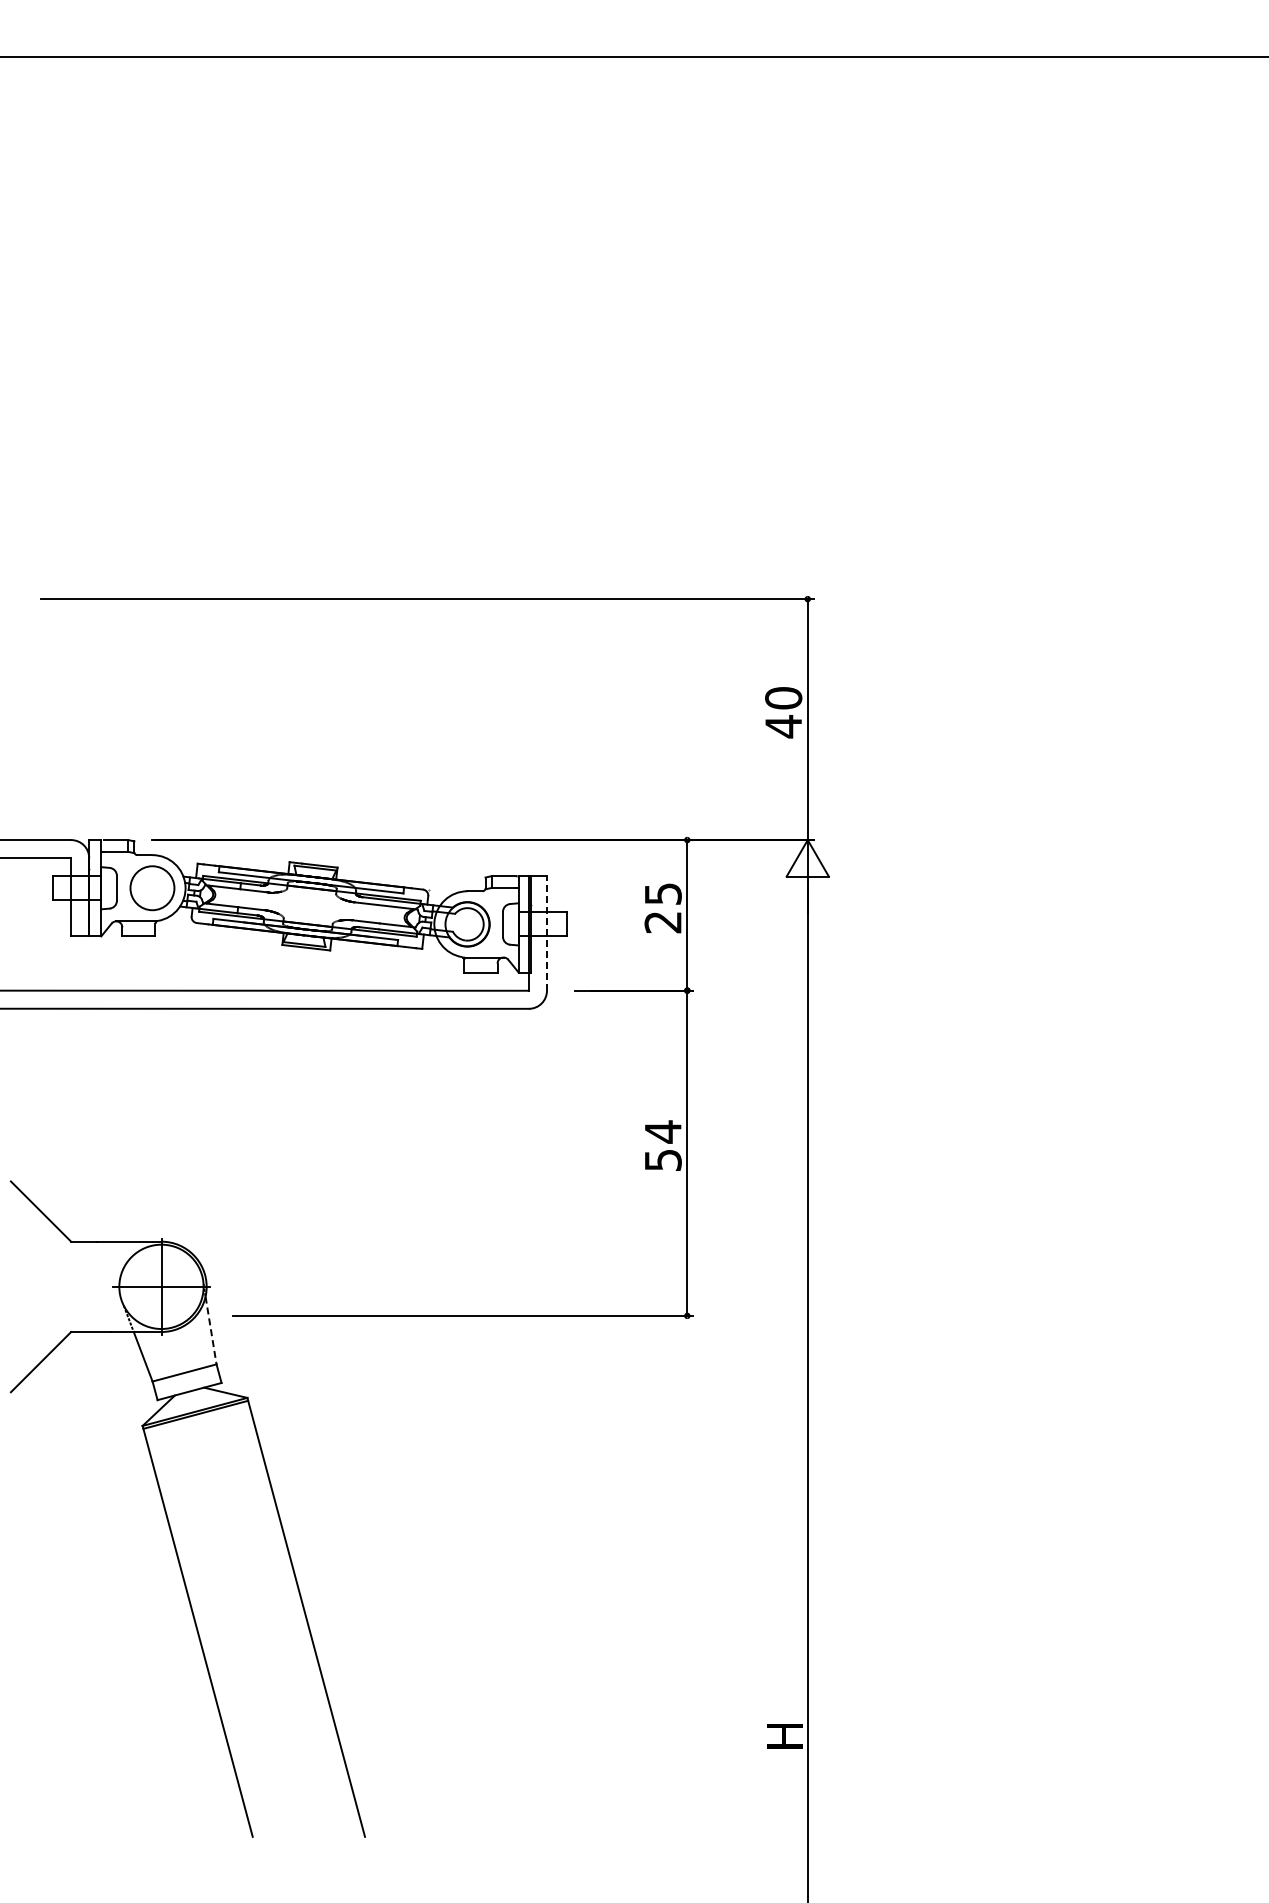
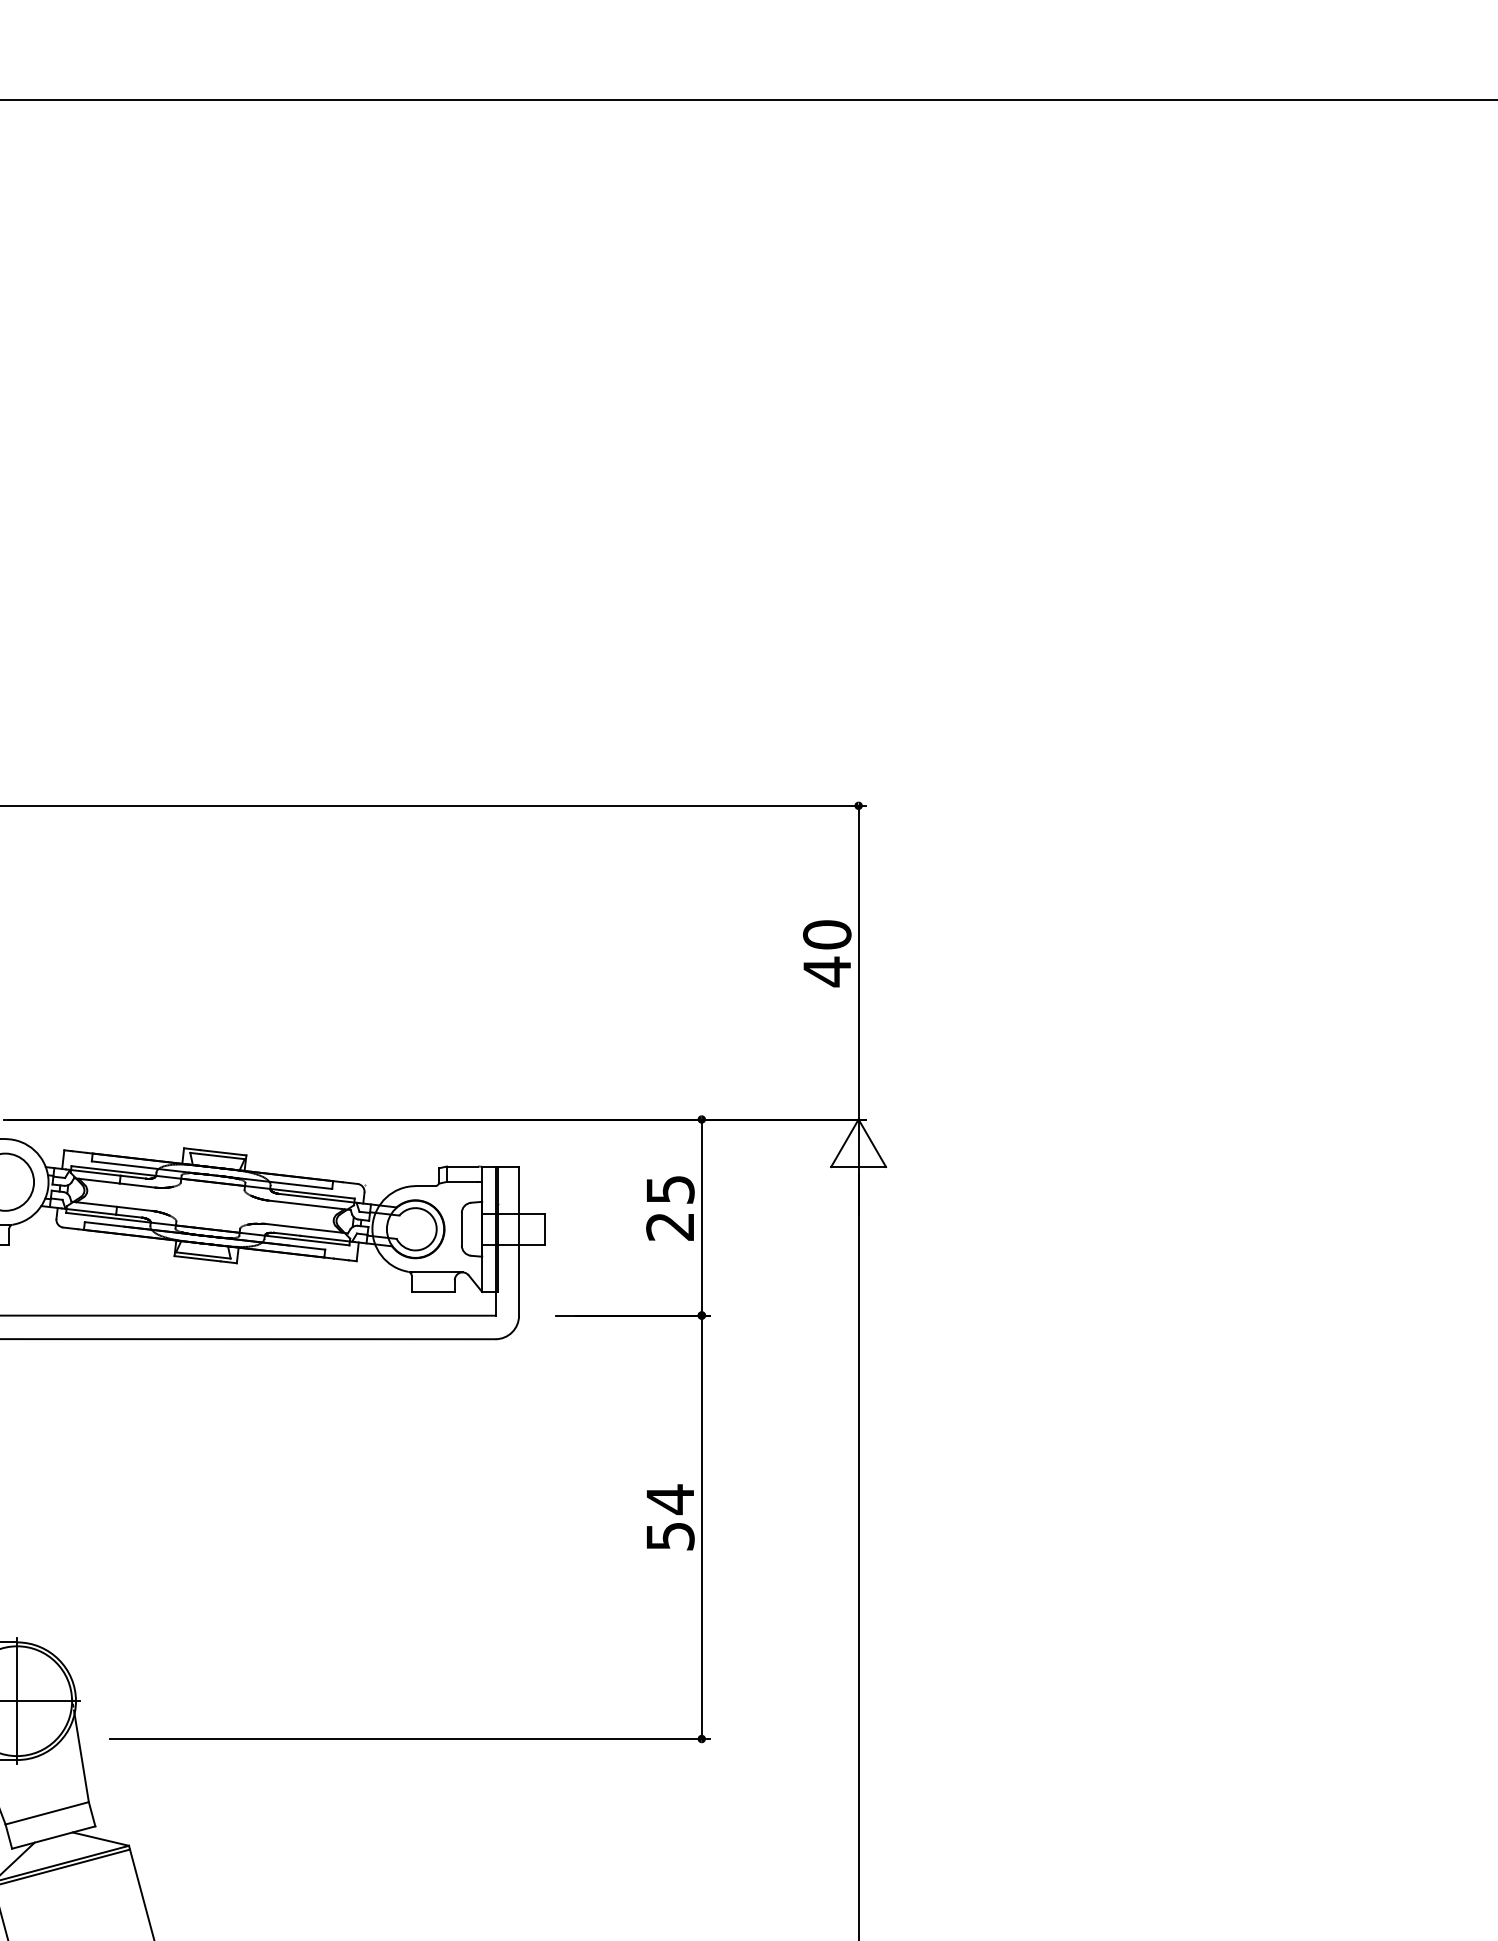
line: (546, 933) -> (518, 1241), dashed -> solid
line: (211, 1331) -> (82, 1759), dashed -> solid

